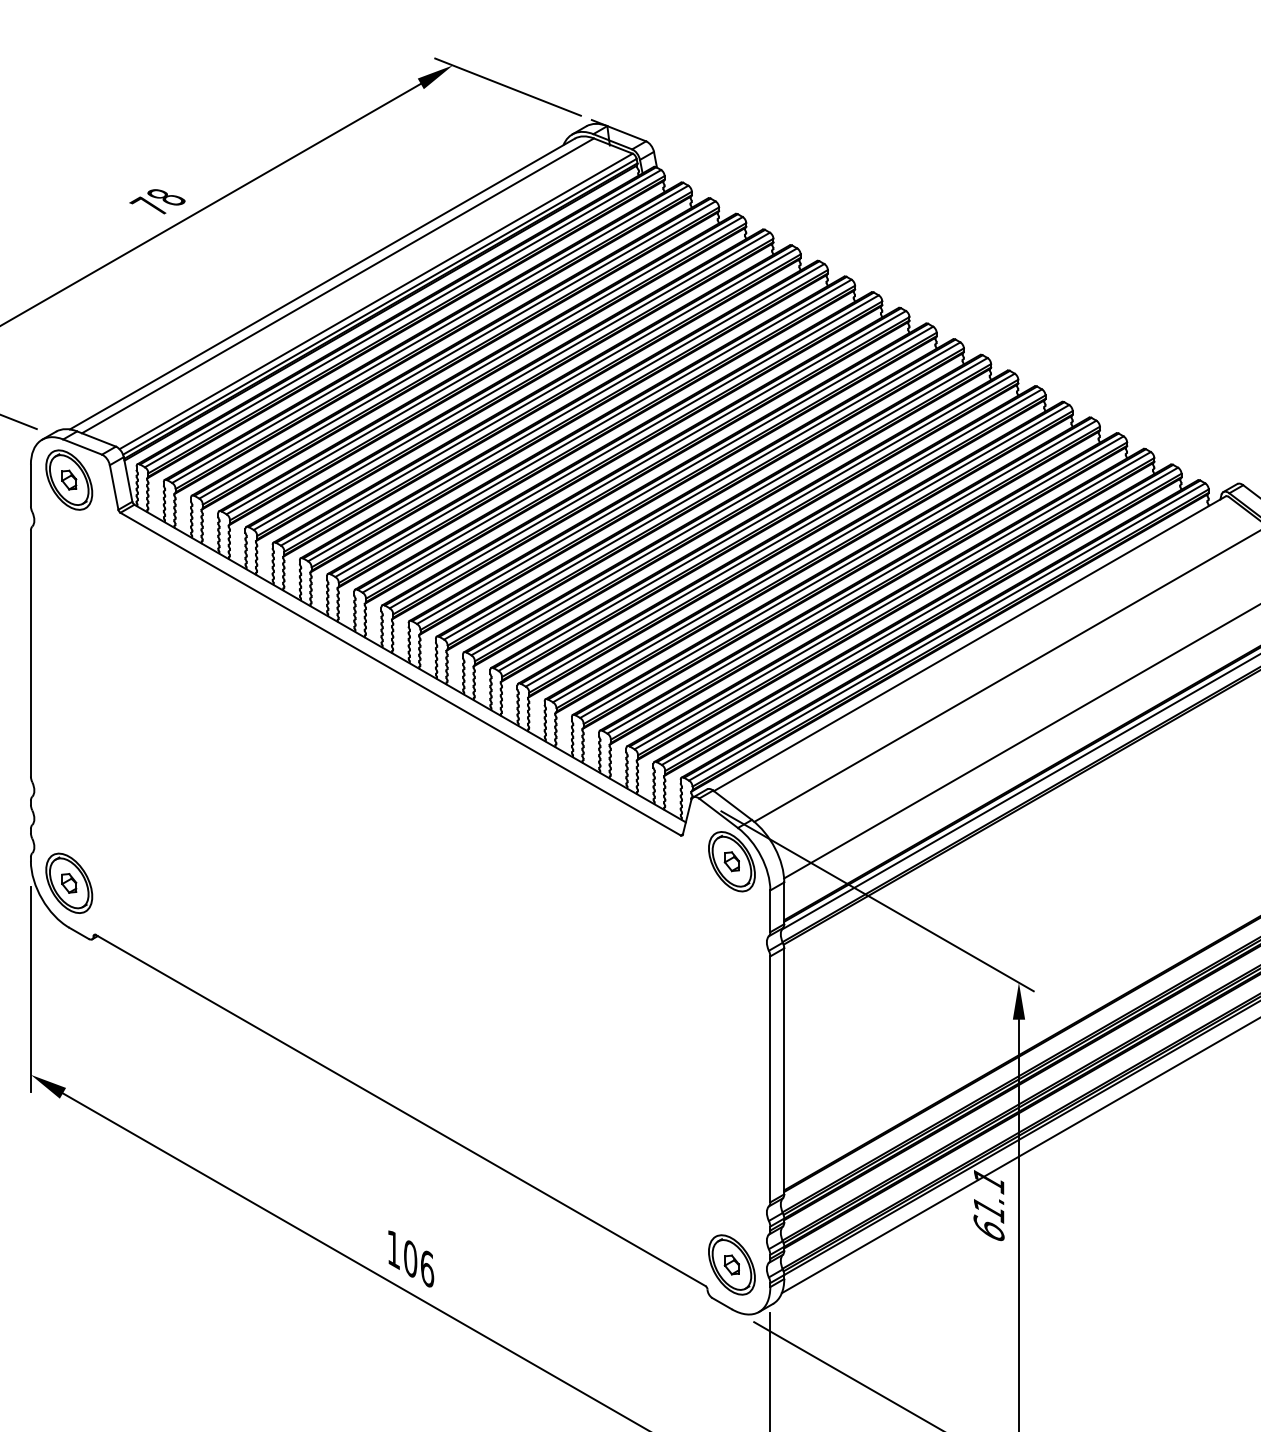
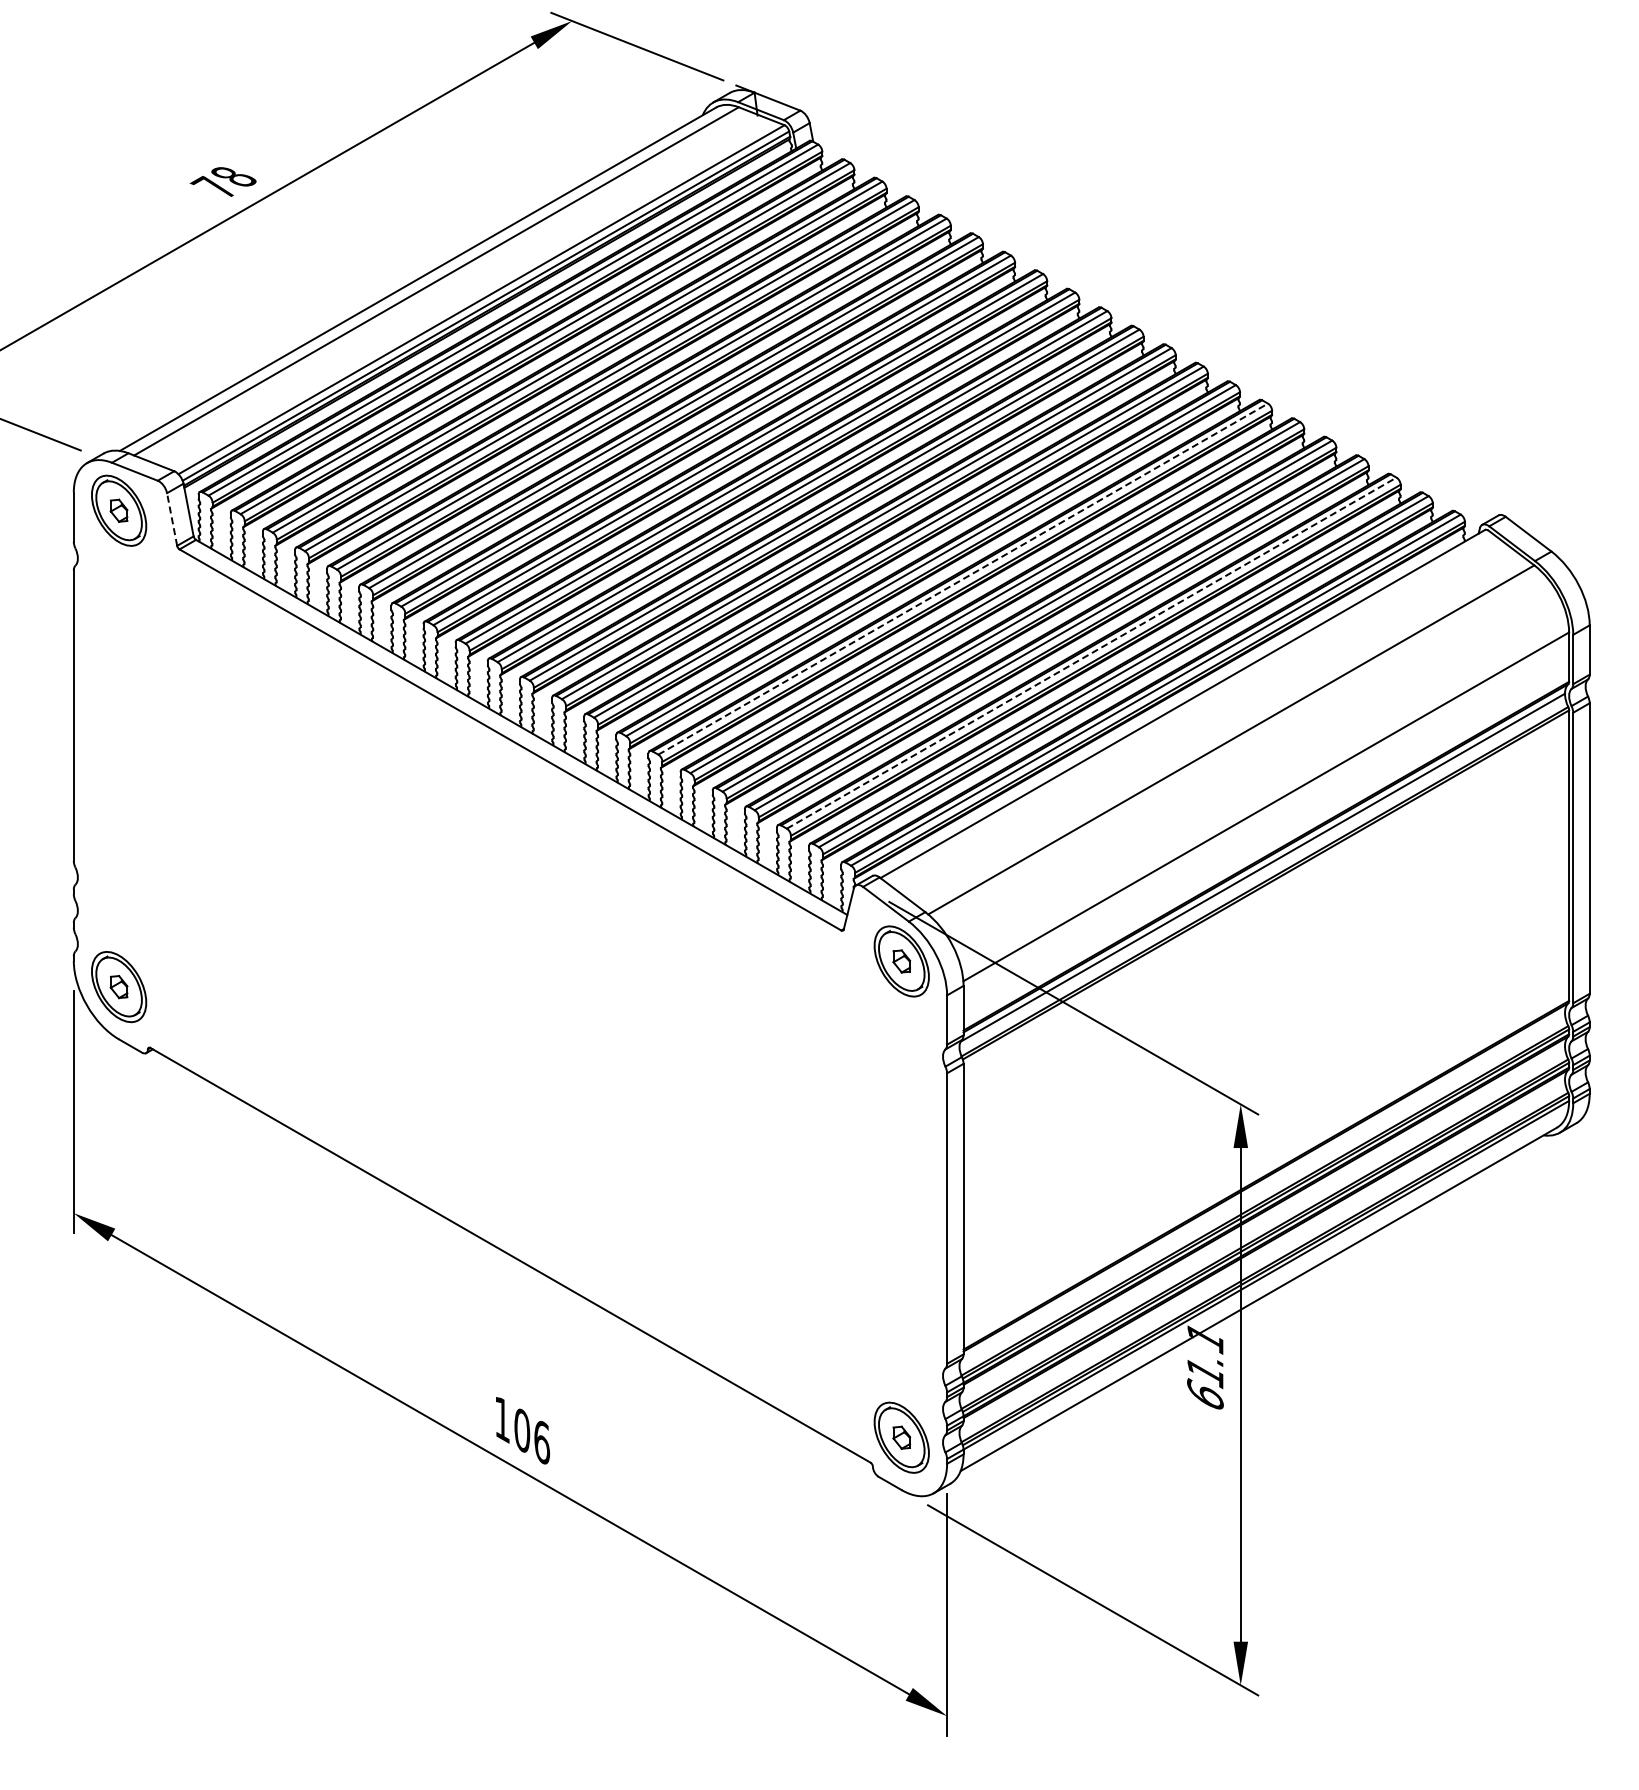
line: (114, 487) -> (172, 519), solid -> dashed
line: (784, 538) -> (963, 579), solid -> dashed
line: (892, 600) -> (1091, 653), solid -> dashed

